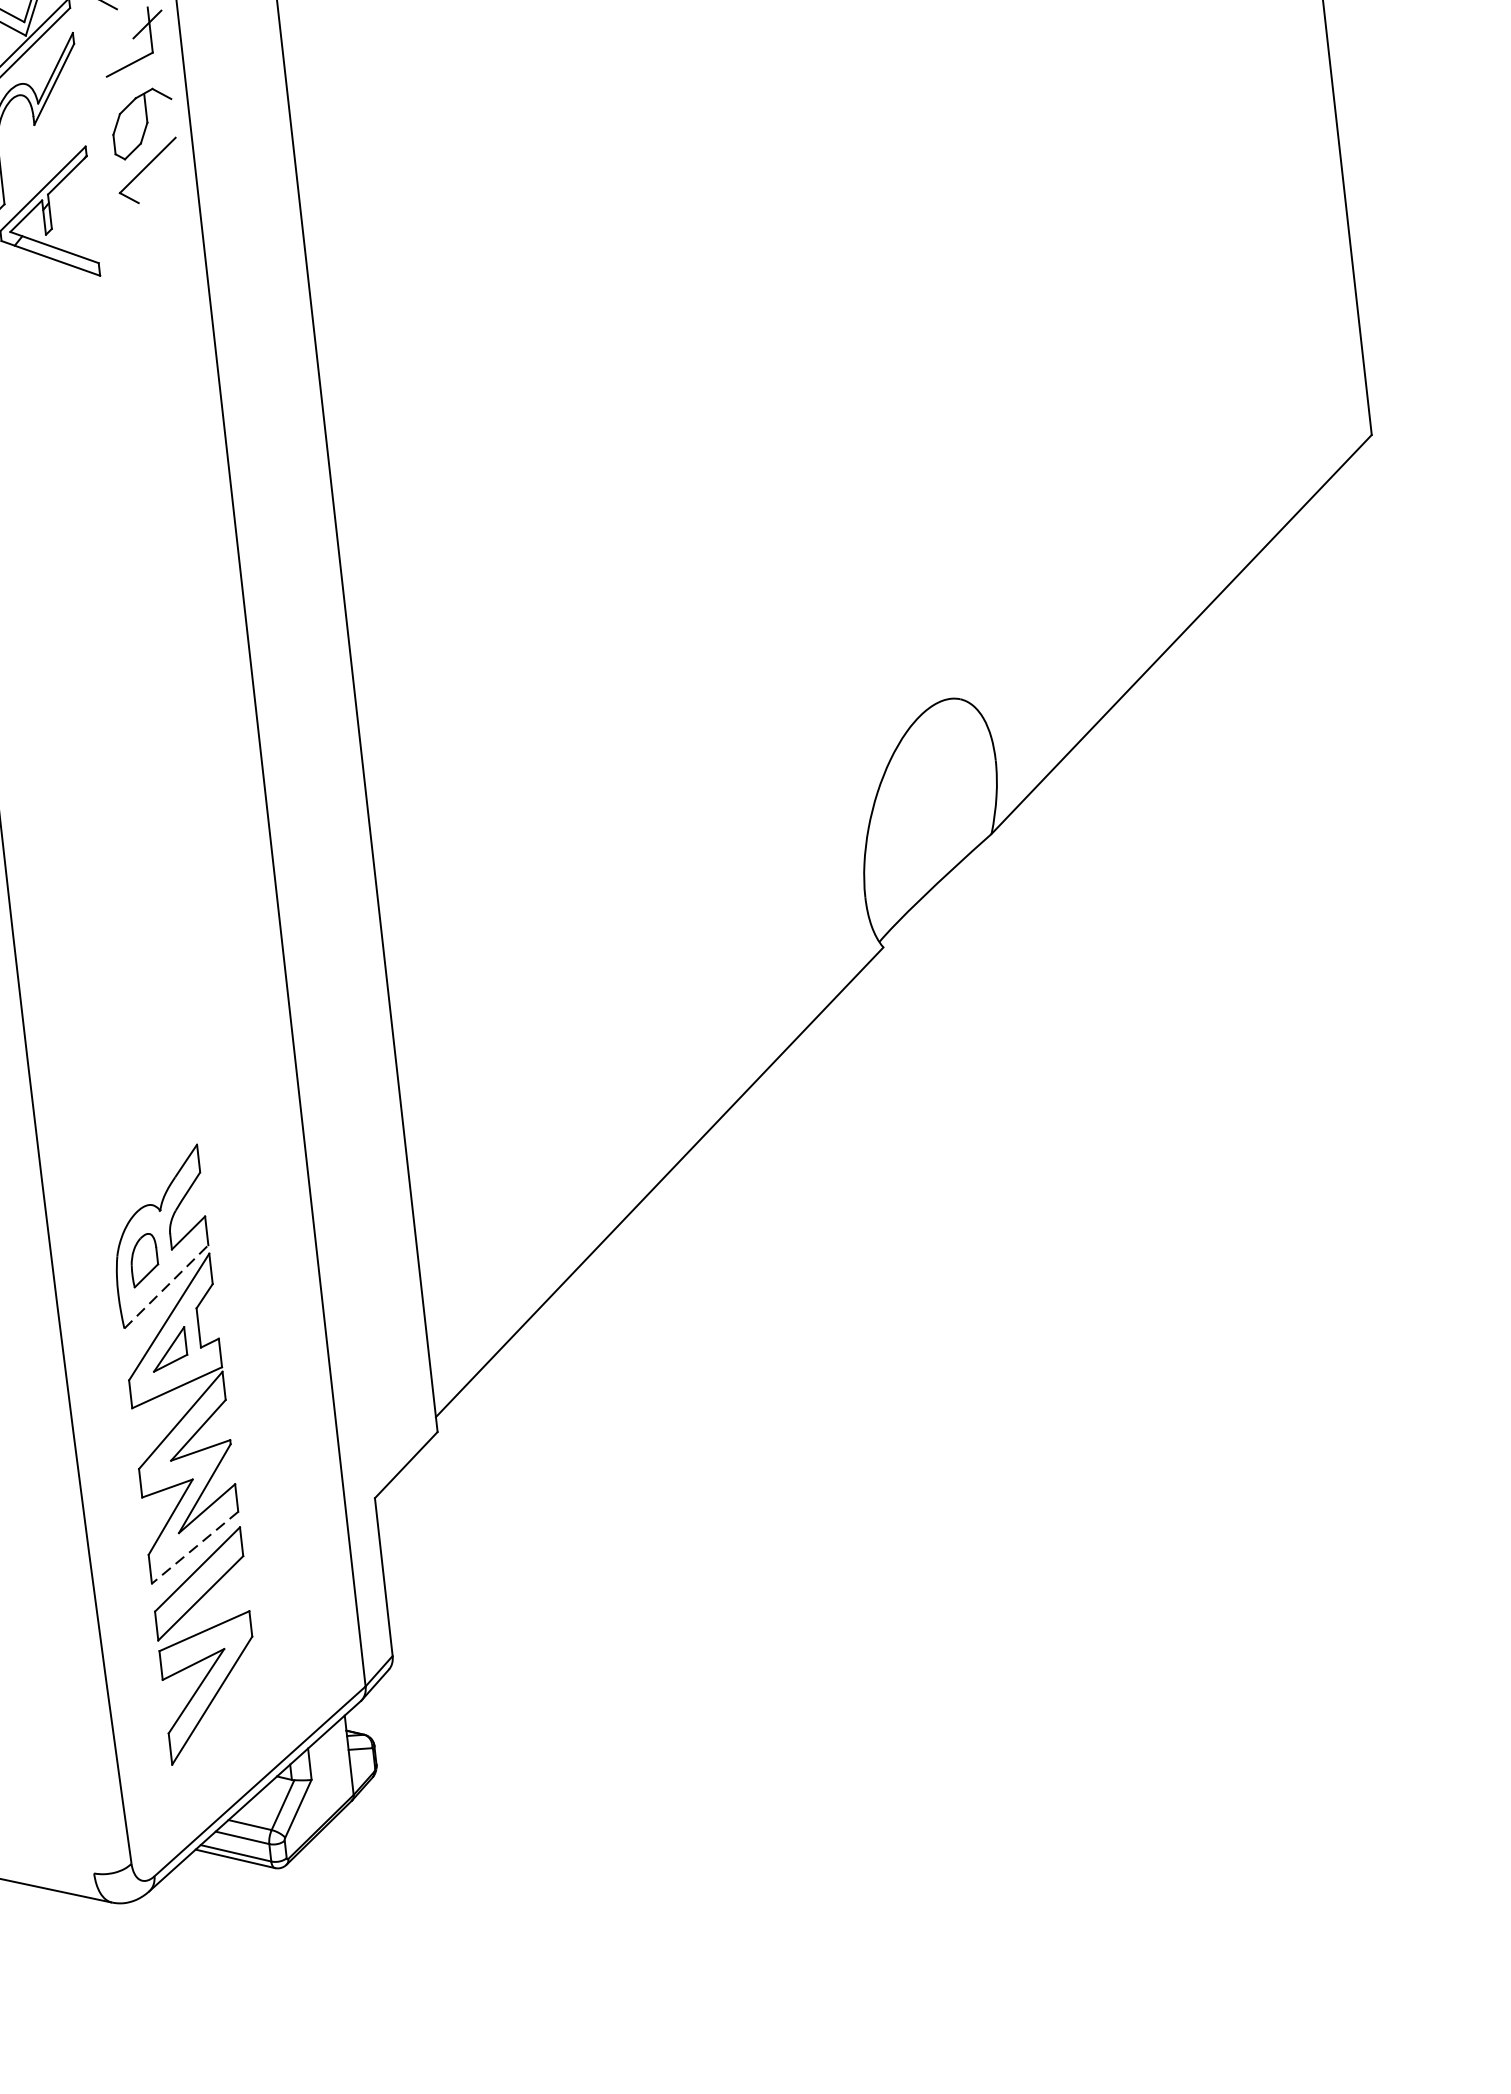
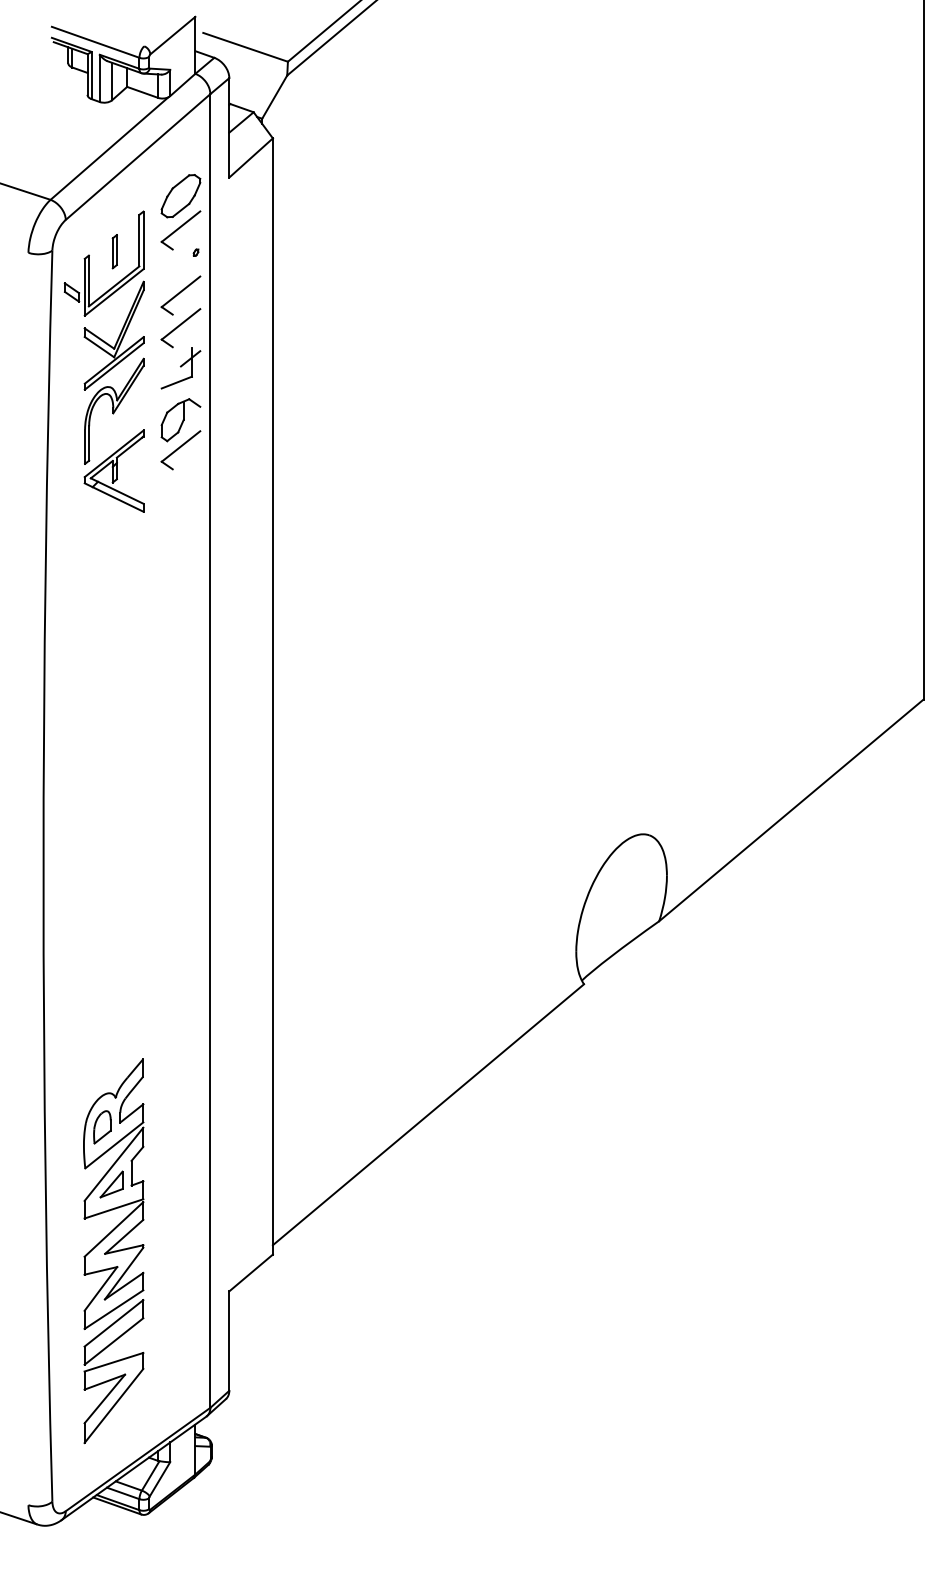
line: (166, 1287) -> (114, 1145), dashed -> solid
line: (194, 1547) -> (113, 1309), dashed -> solid

